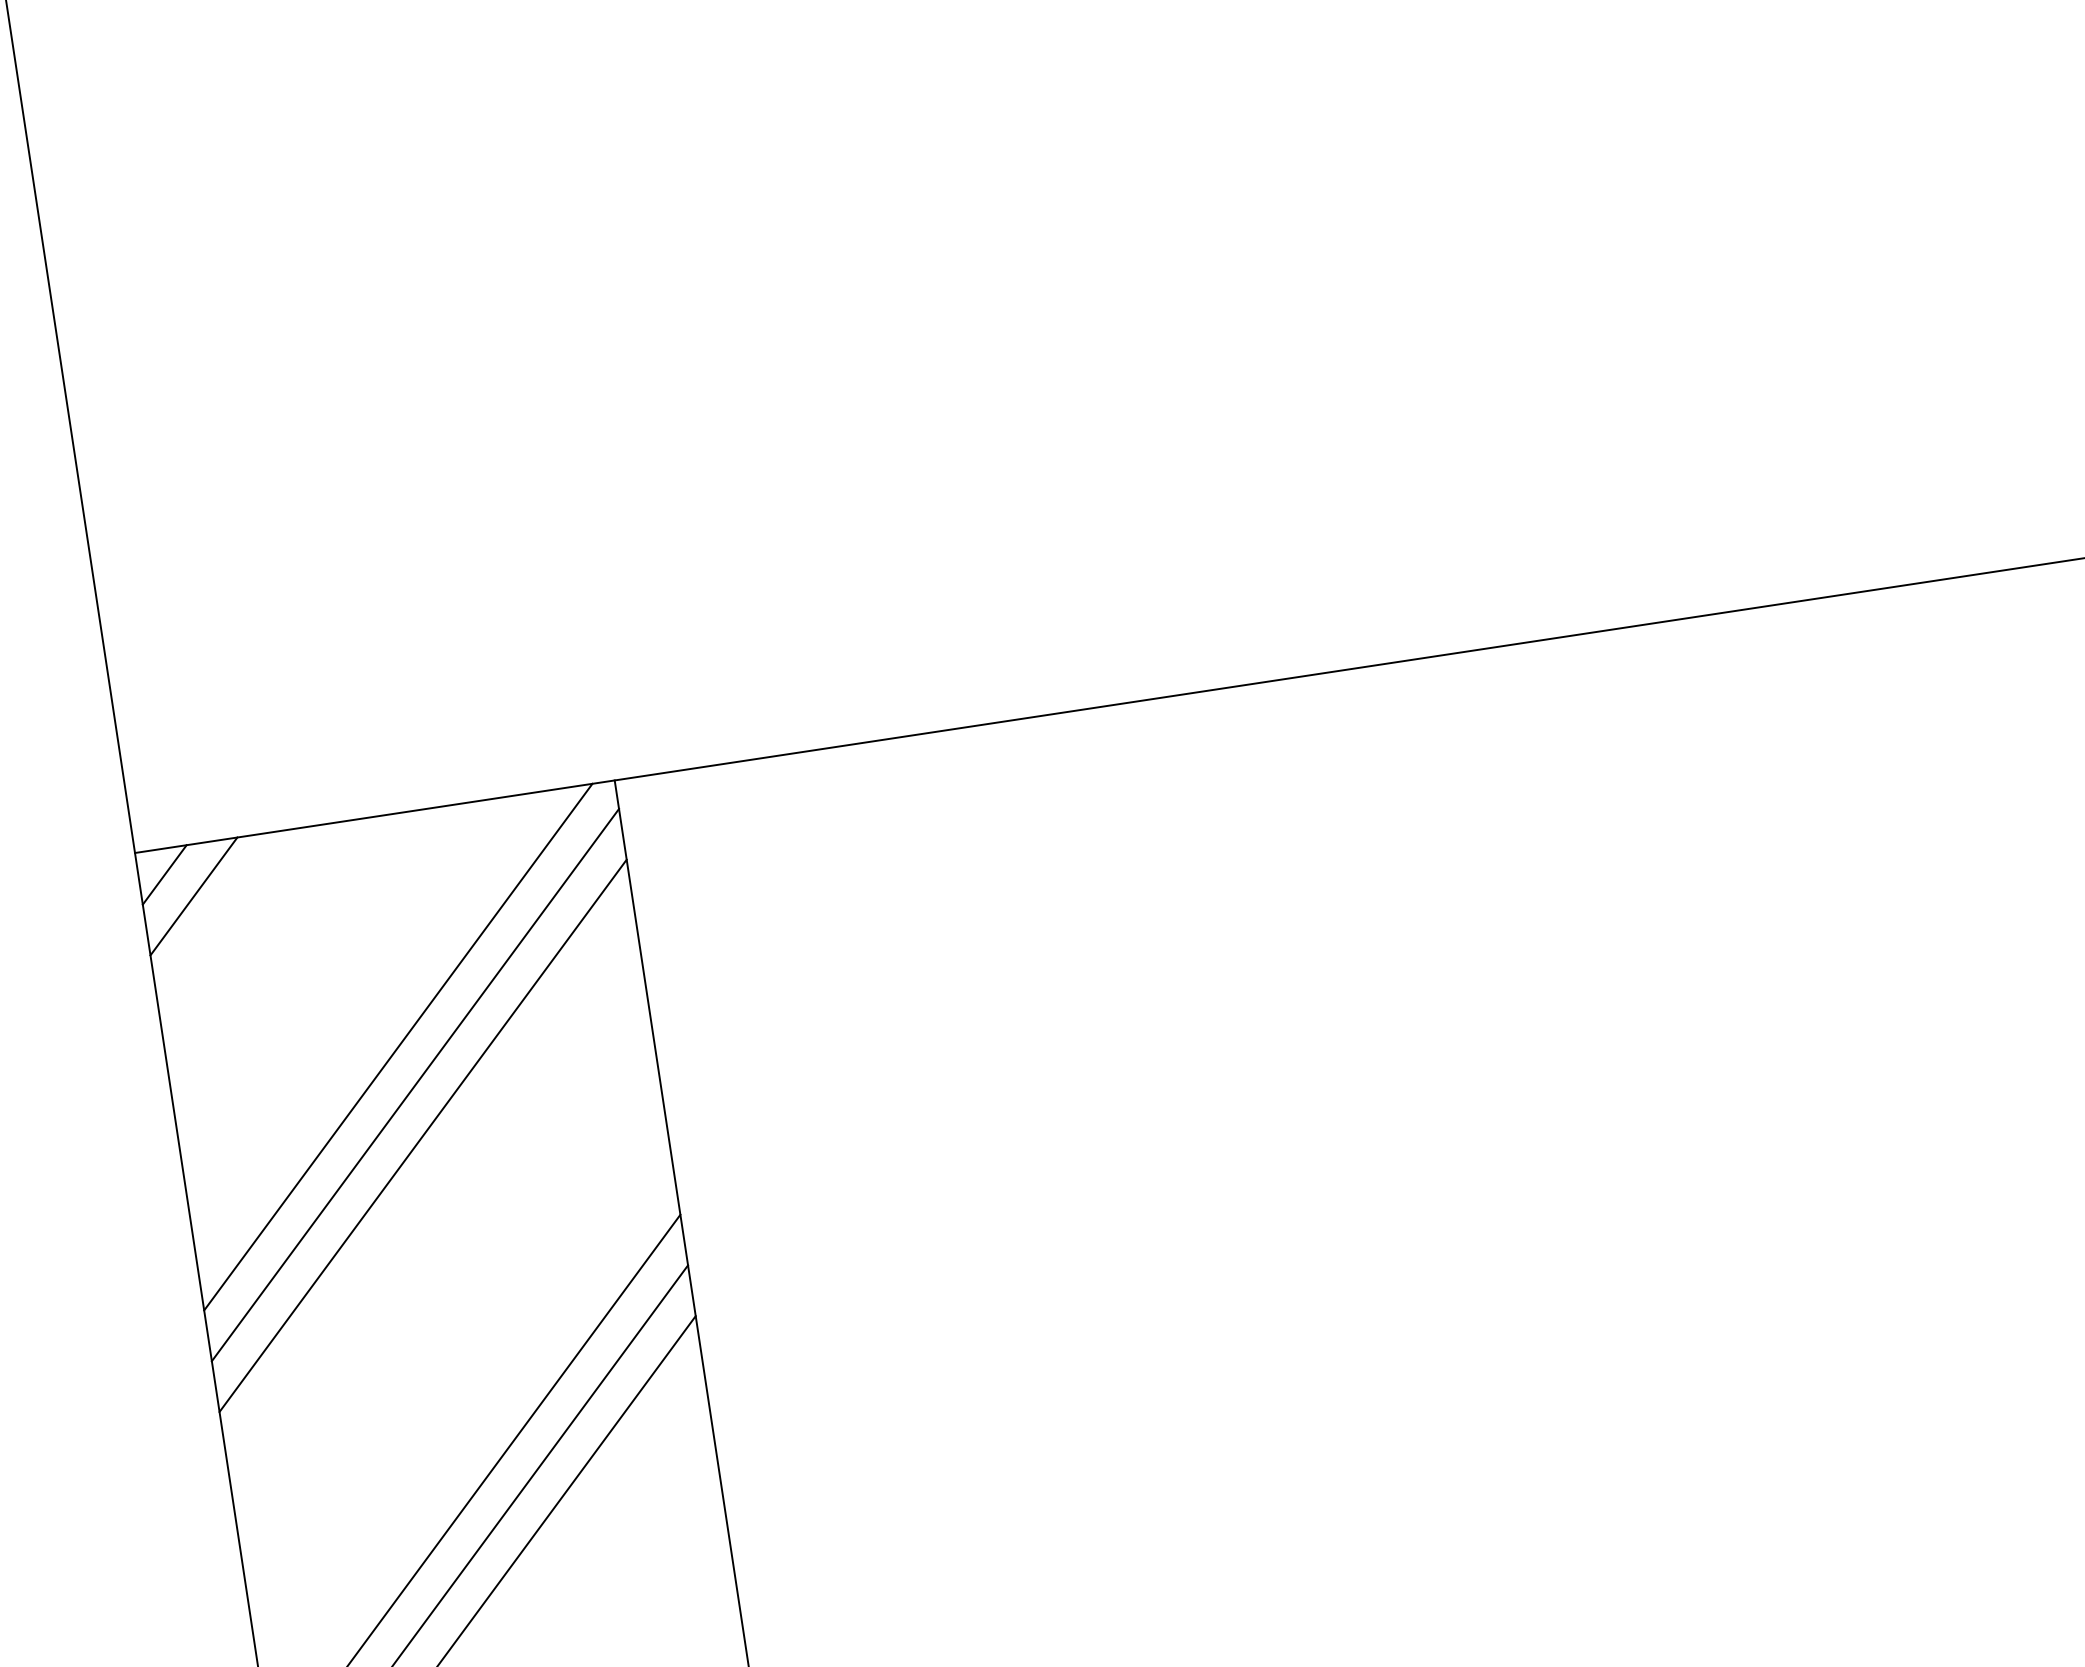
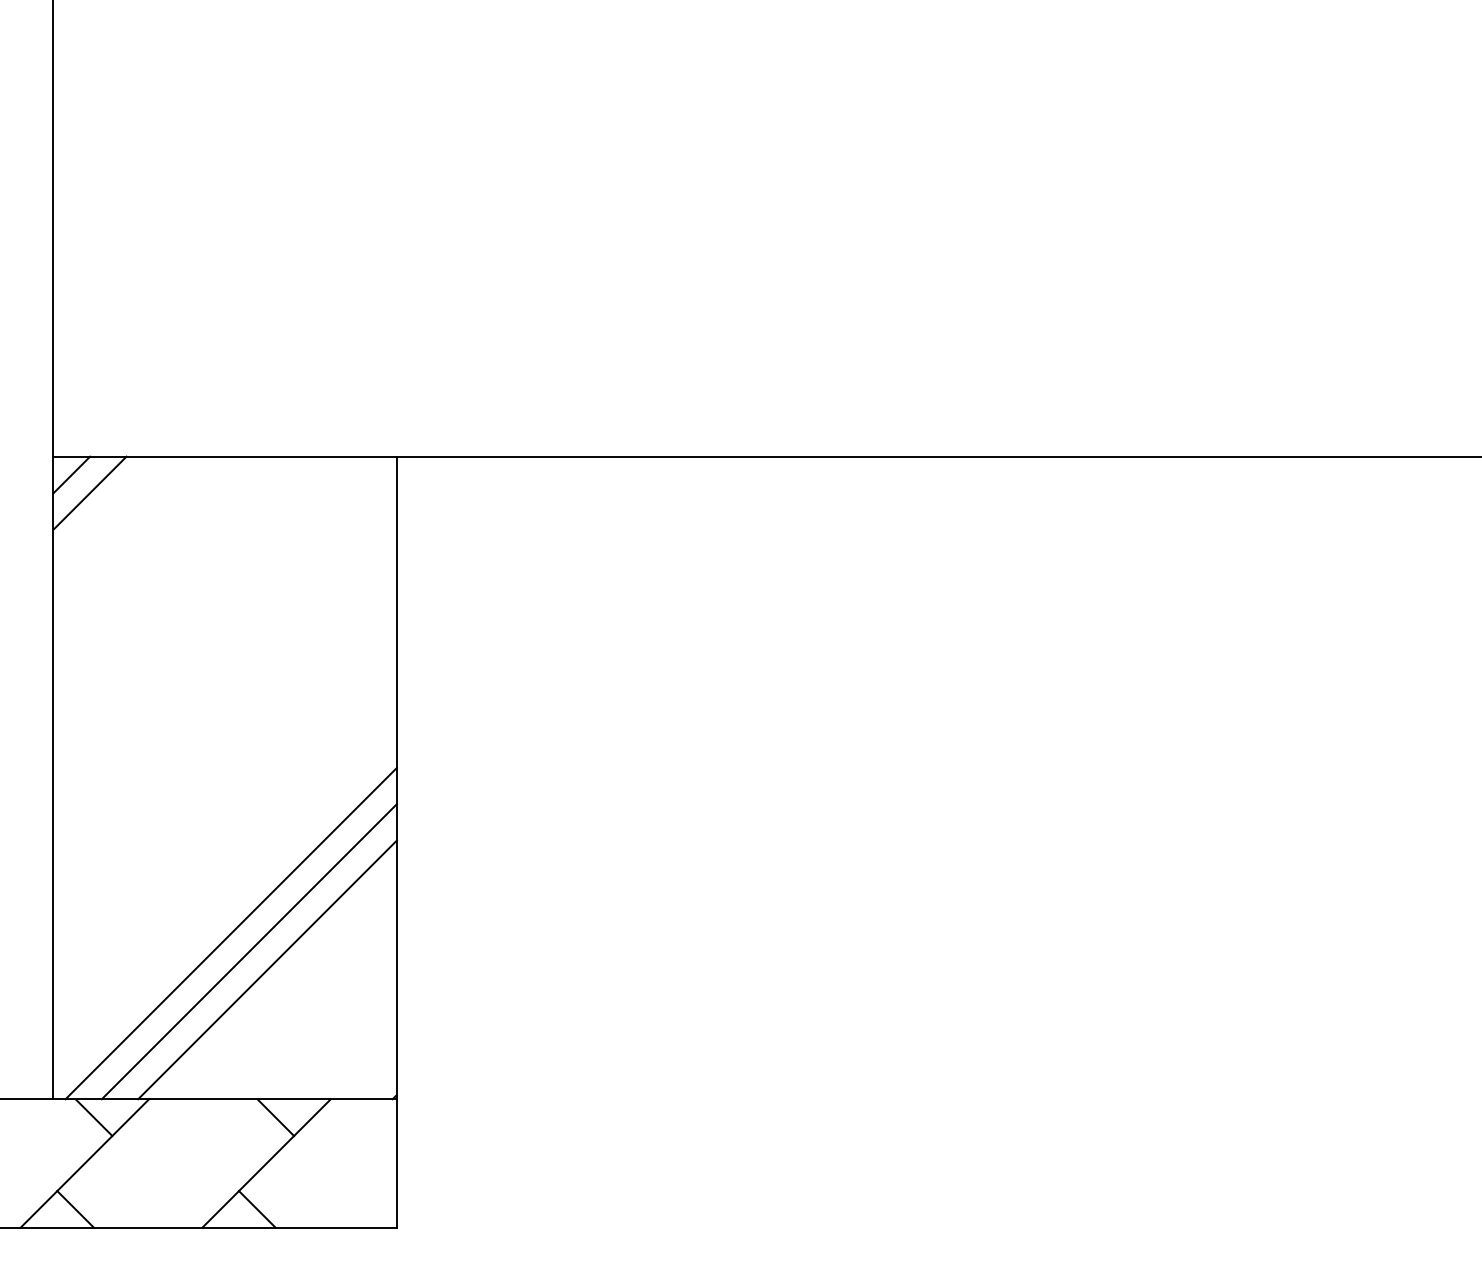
line: (397, 1047) -> (216, 620), removed
line: (414, 1084) -> (224, 648), removed
line: (422, 1136) -> (224, 685), removed

